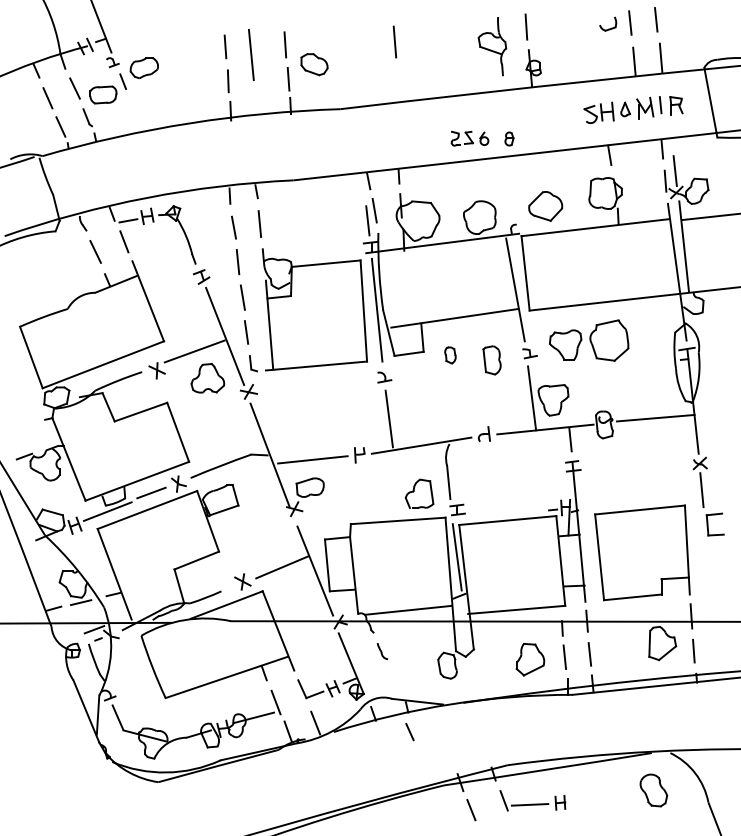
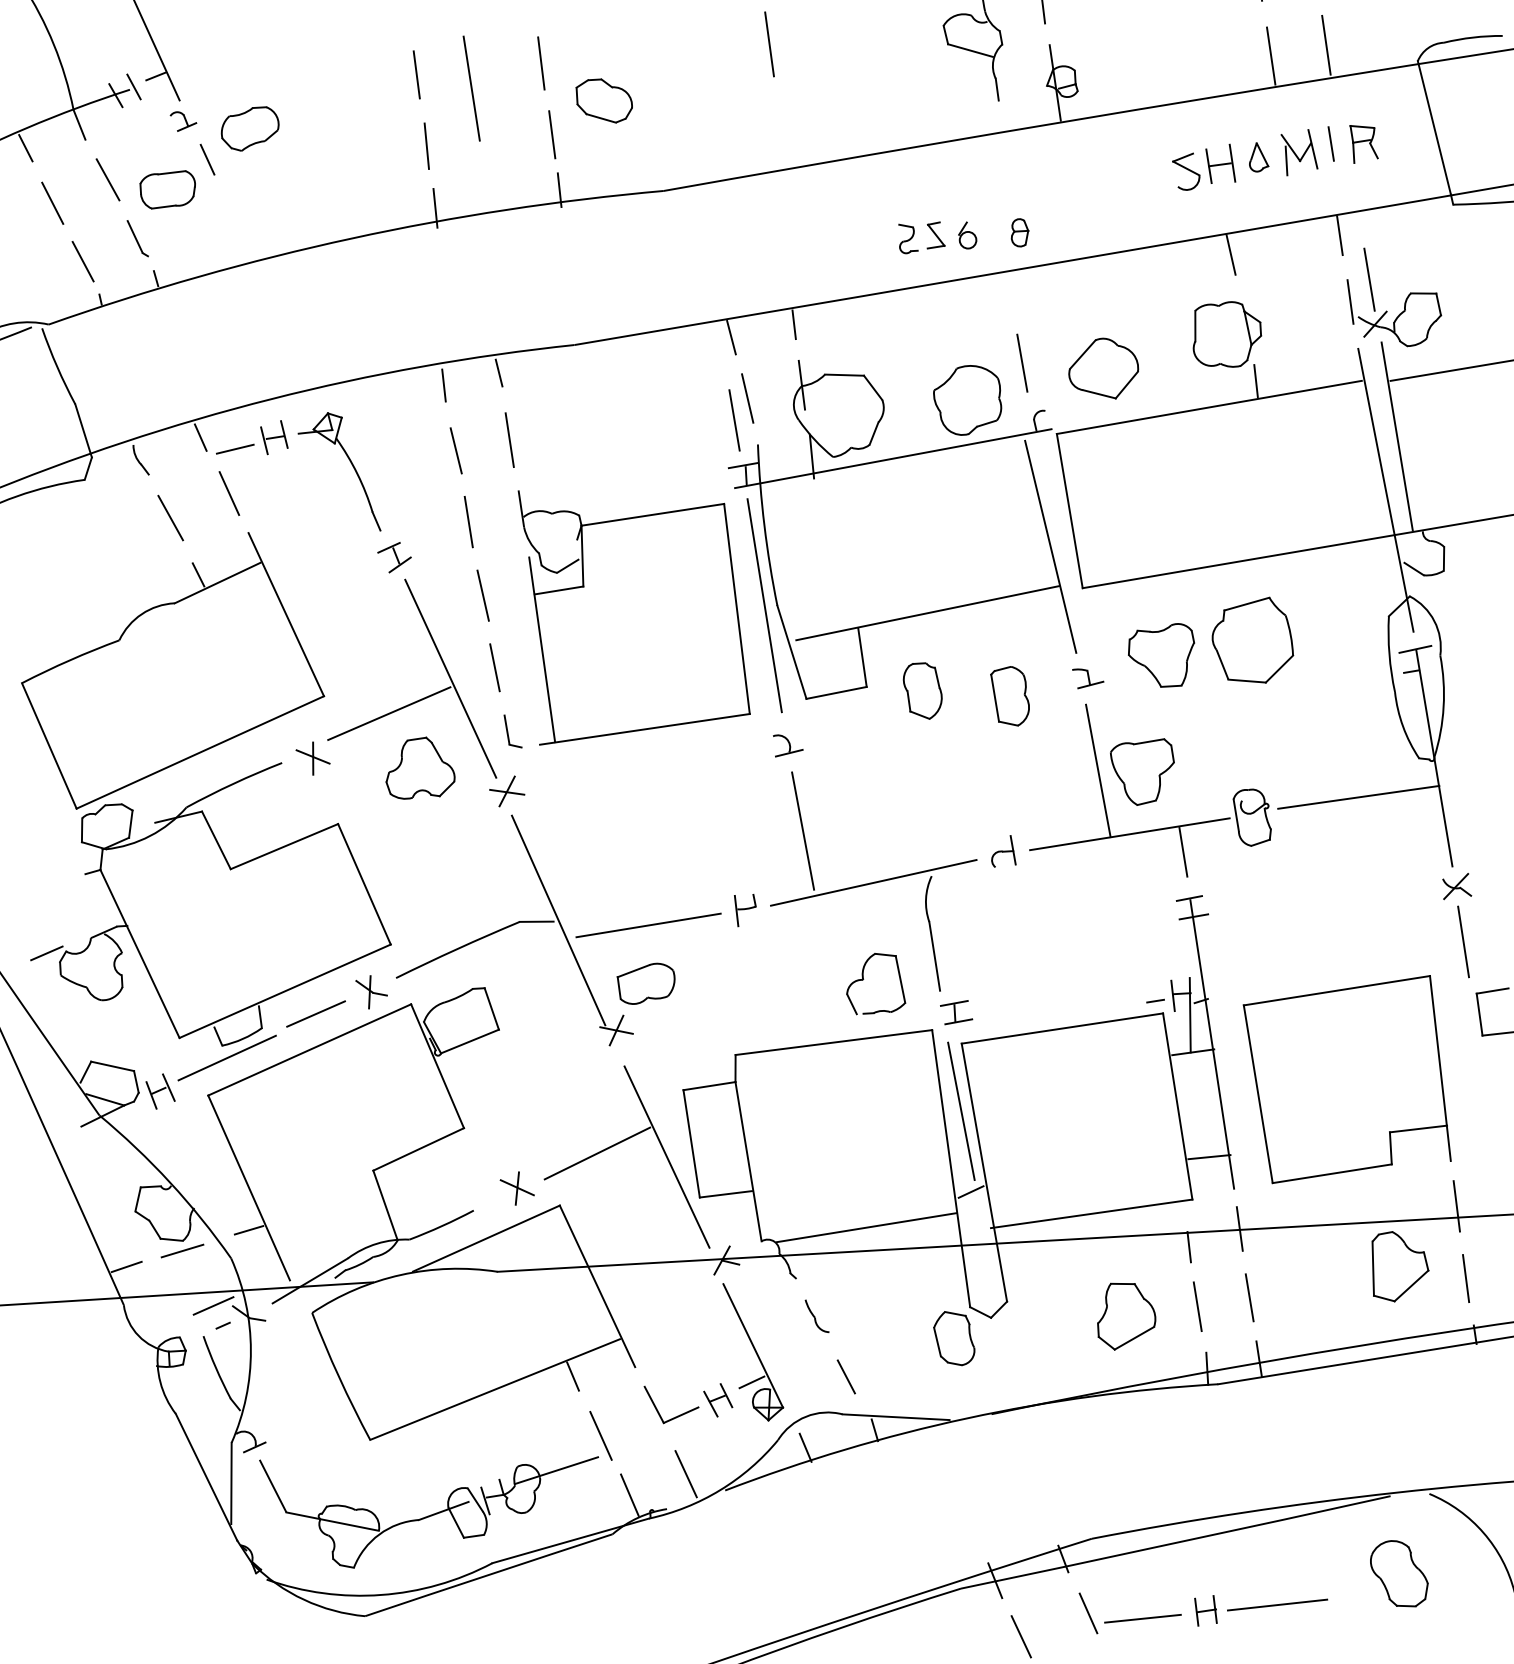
line: (506, 201) -> (1021, 363), added
part: (450, 355) -> (923, 691), size x1.67
line: (409, 732) -> (845, 1377), moved
line: (594, 801) -> (1276, 1604), added

